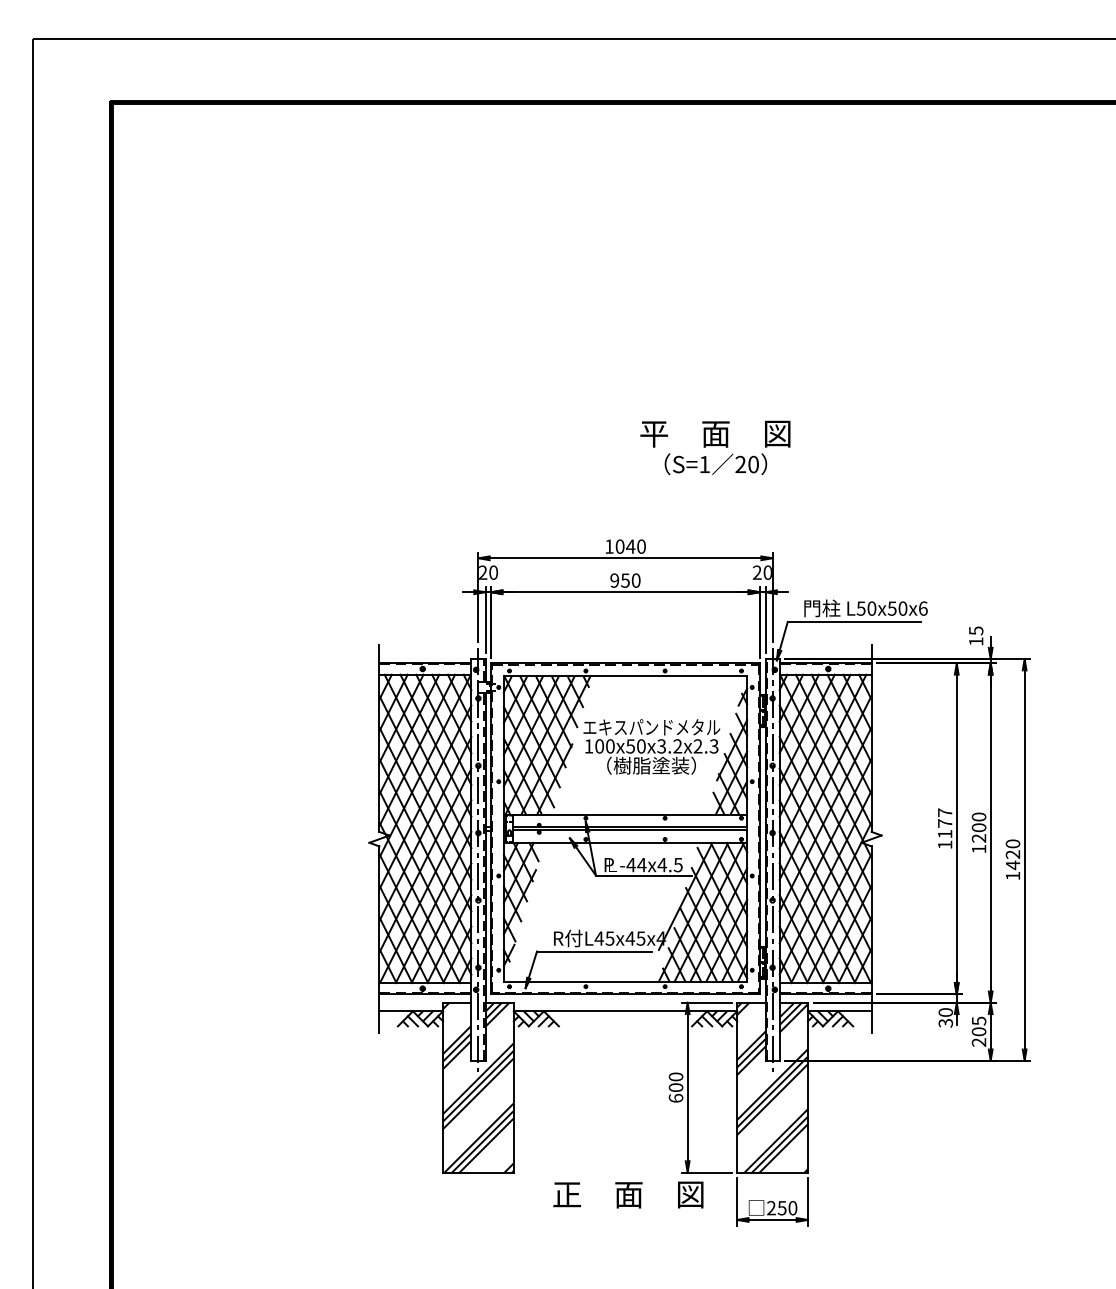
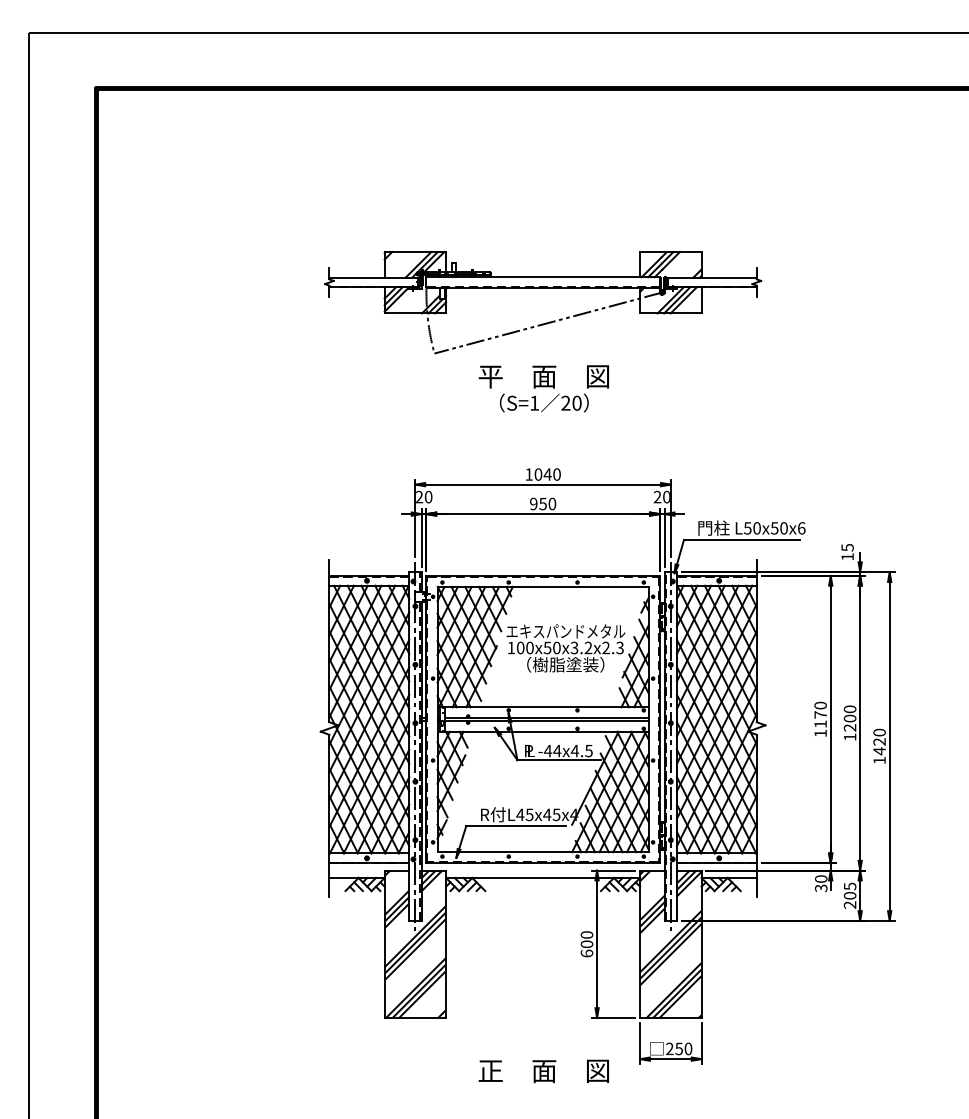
part: (625, 332) -> (543, 288), added
text: (715, 447) -> (543, 388), moved
text: (944, 812) -> (820, 705), 1177 -> 1170
text: (628, 1194) -> (543, 1070), moved

